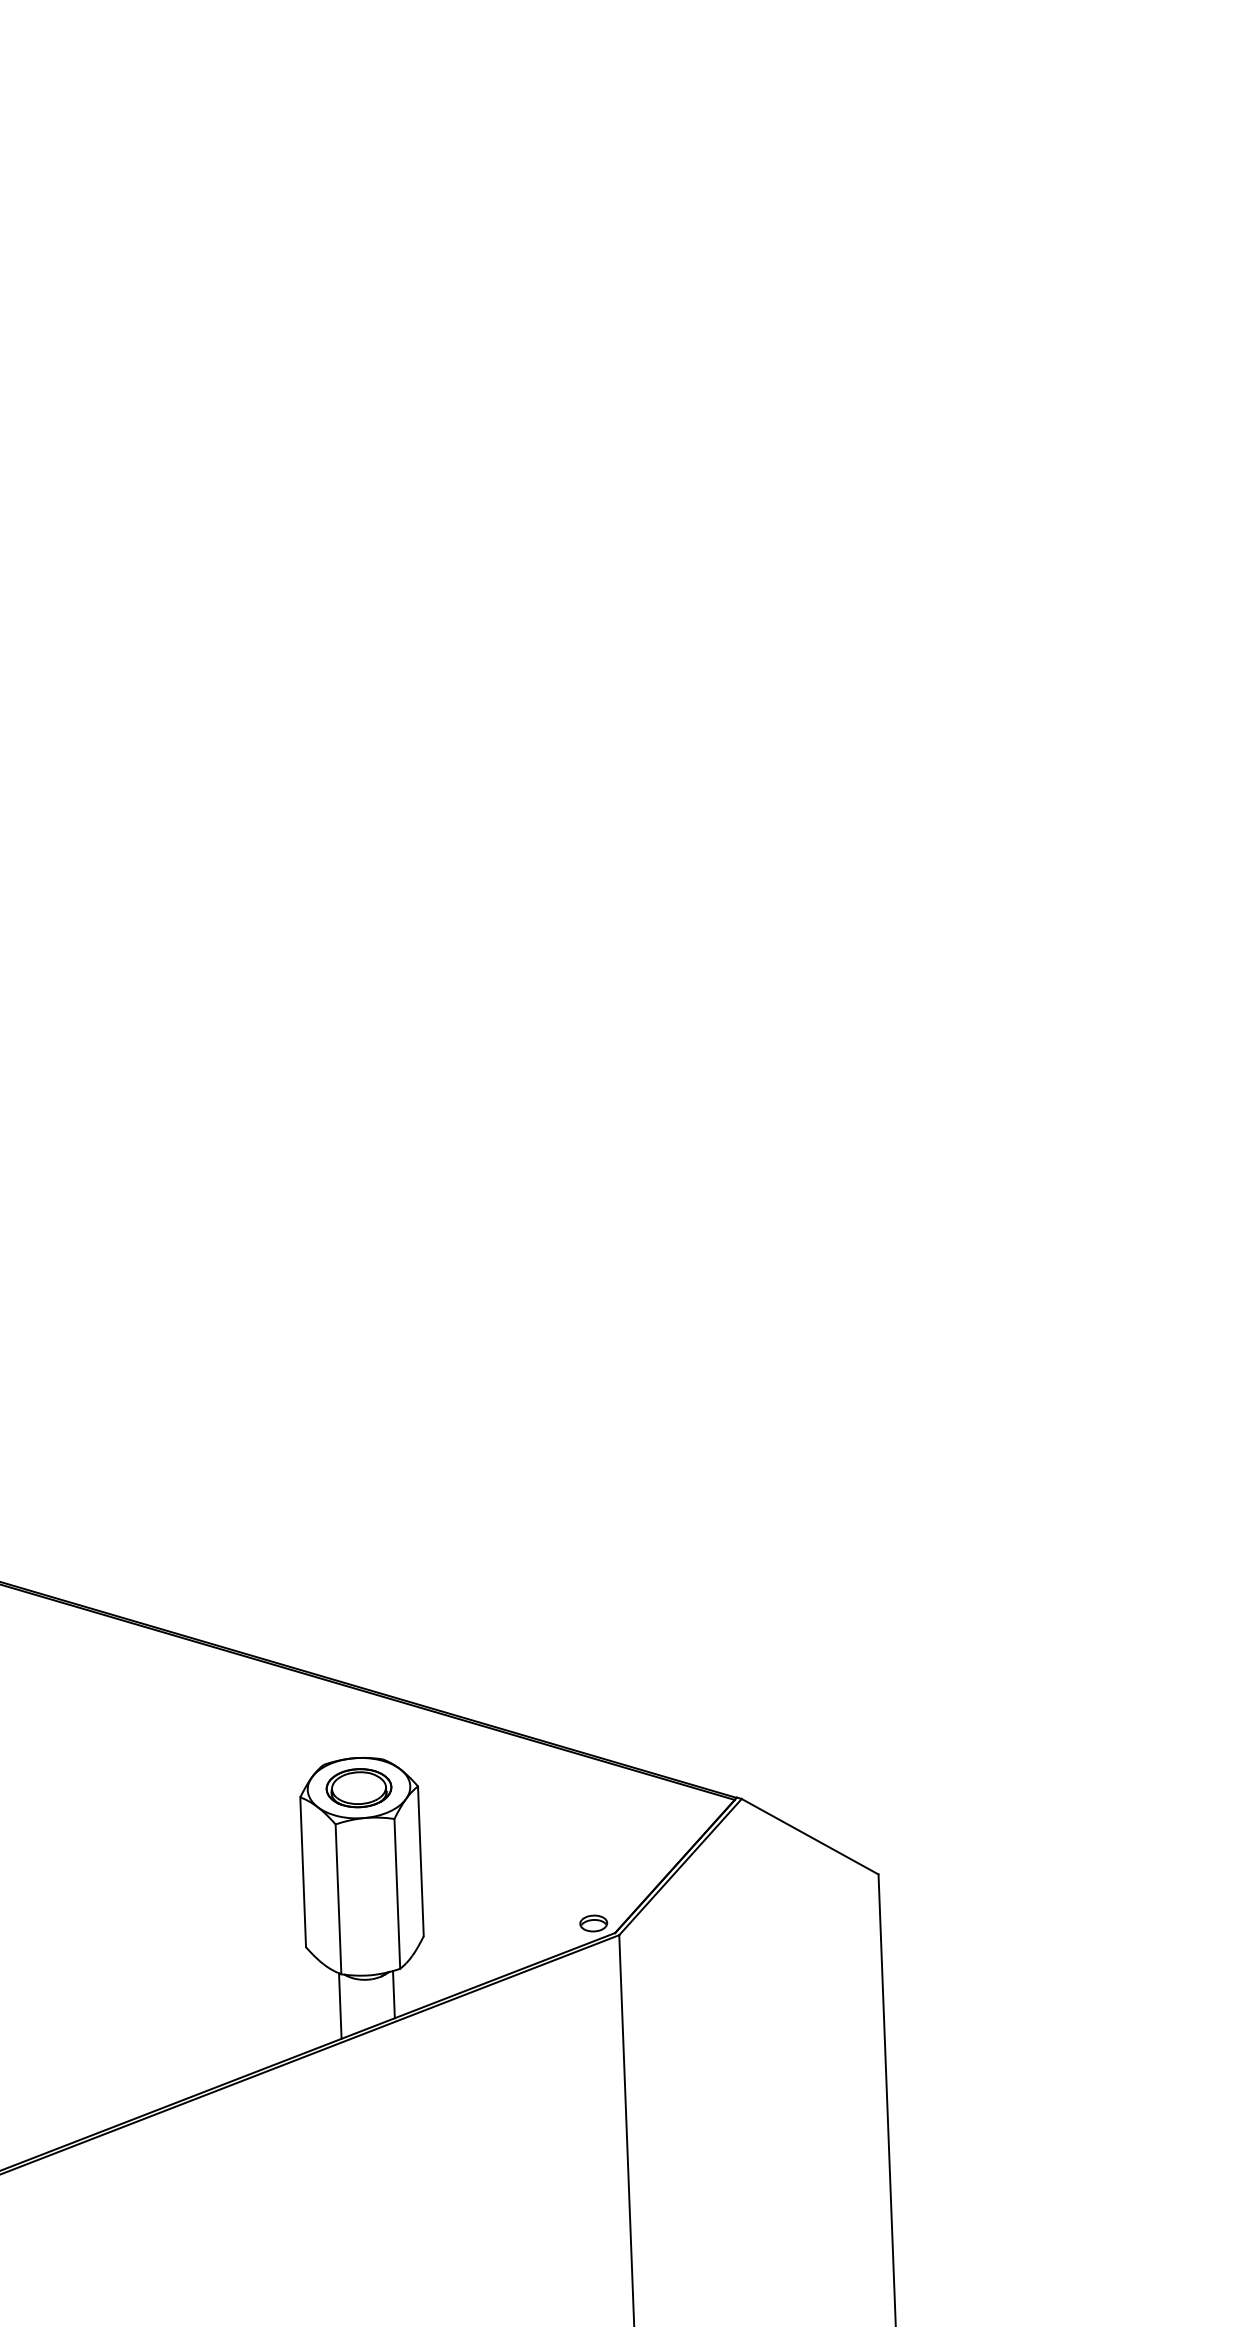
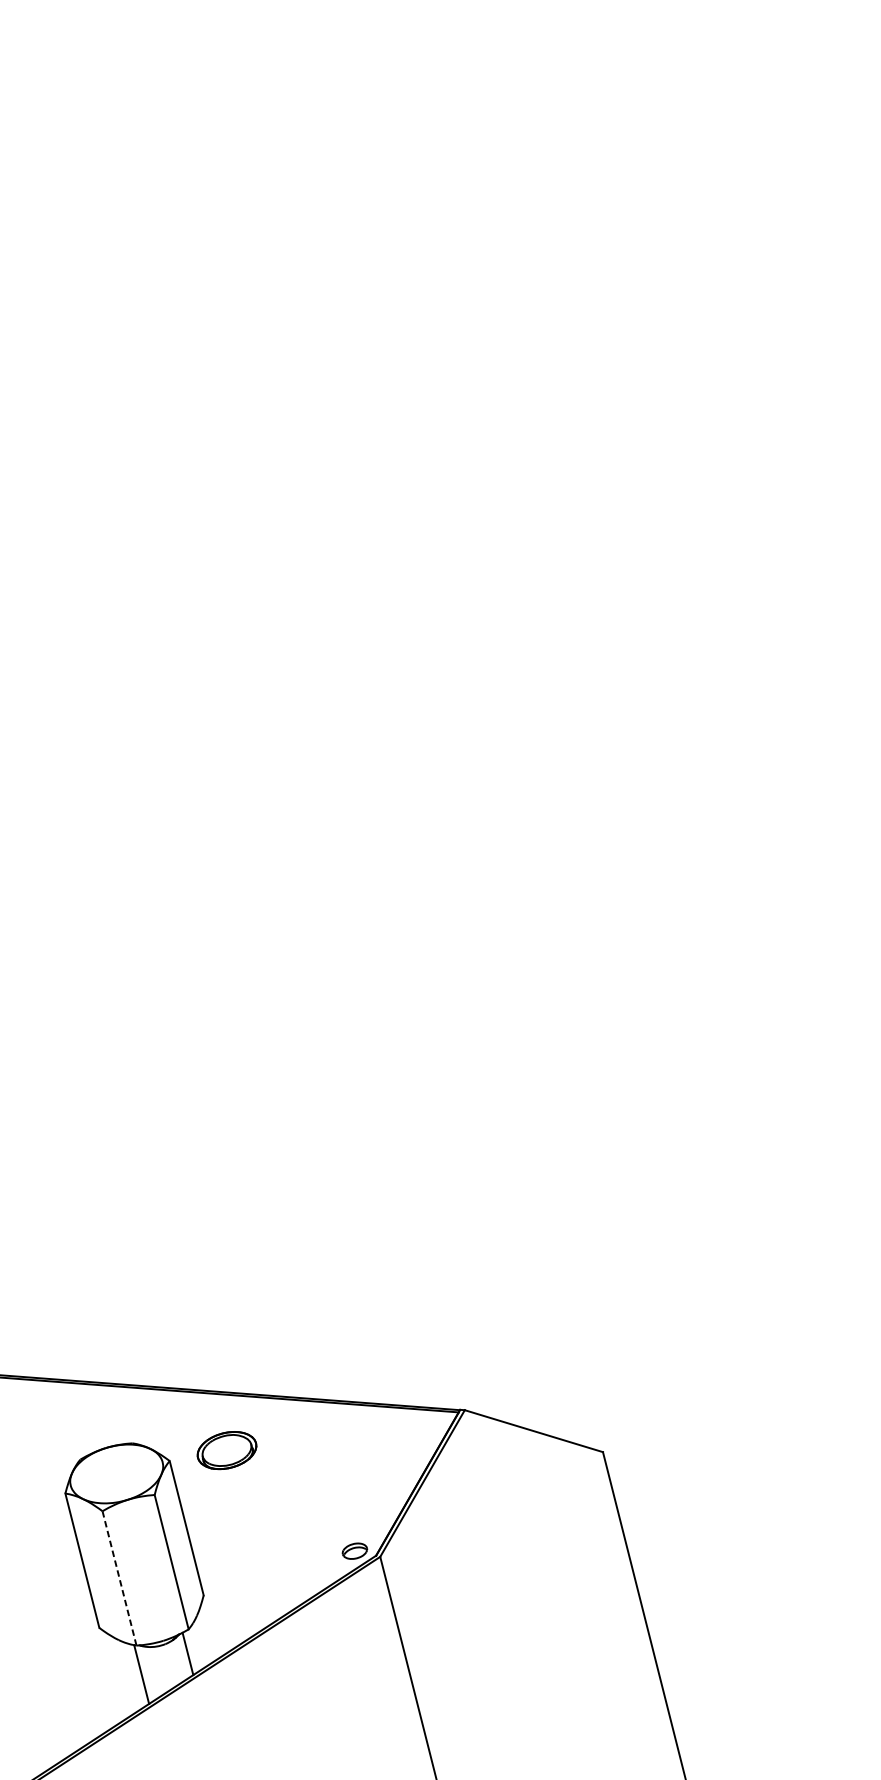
part: (358, 1788) -> (226, 1450), moved
line: (338, 1899) -> (119, 1578), solid -> dashed

